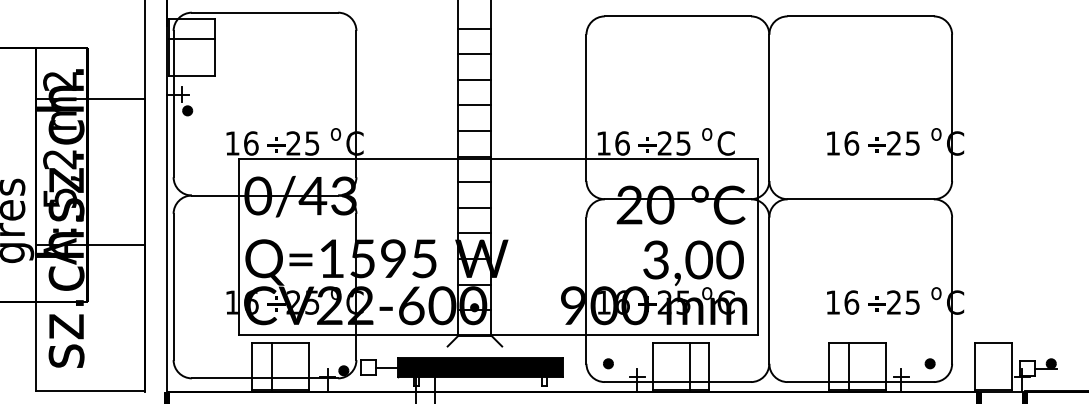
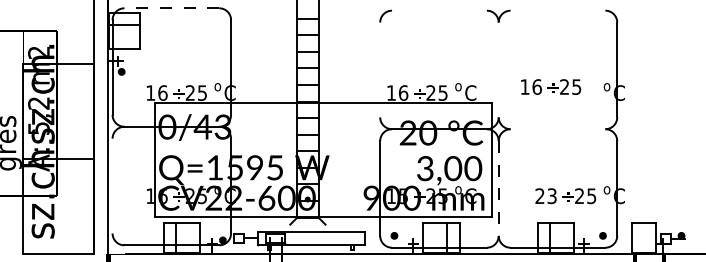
line: (264, 13) -> (171, 8), solid -> dashed
line: (677, 16) -> (439, 10), removed
line: (859, 16) -> (557, 10), removed
line: (586, 107) -> (380, 69), removed
line: (768, 107) -> (498, 69), removed
text: (873, 142) -> (551, 86), moved
line: (859, 199) -> (557, 129), removed
line: (173, 286) -> (112, 185), removed
line: (768, 290) -> (498, 188), solid -> dashed
text: (622, 303) -> (403, 196), 16 -> 15
text: (841, 303) -> (545, 196), 16 -> 23
fill: (480, 367) -> (311, 238), removed

